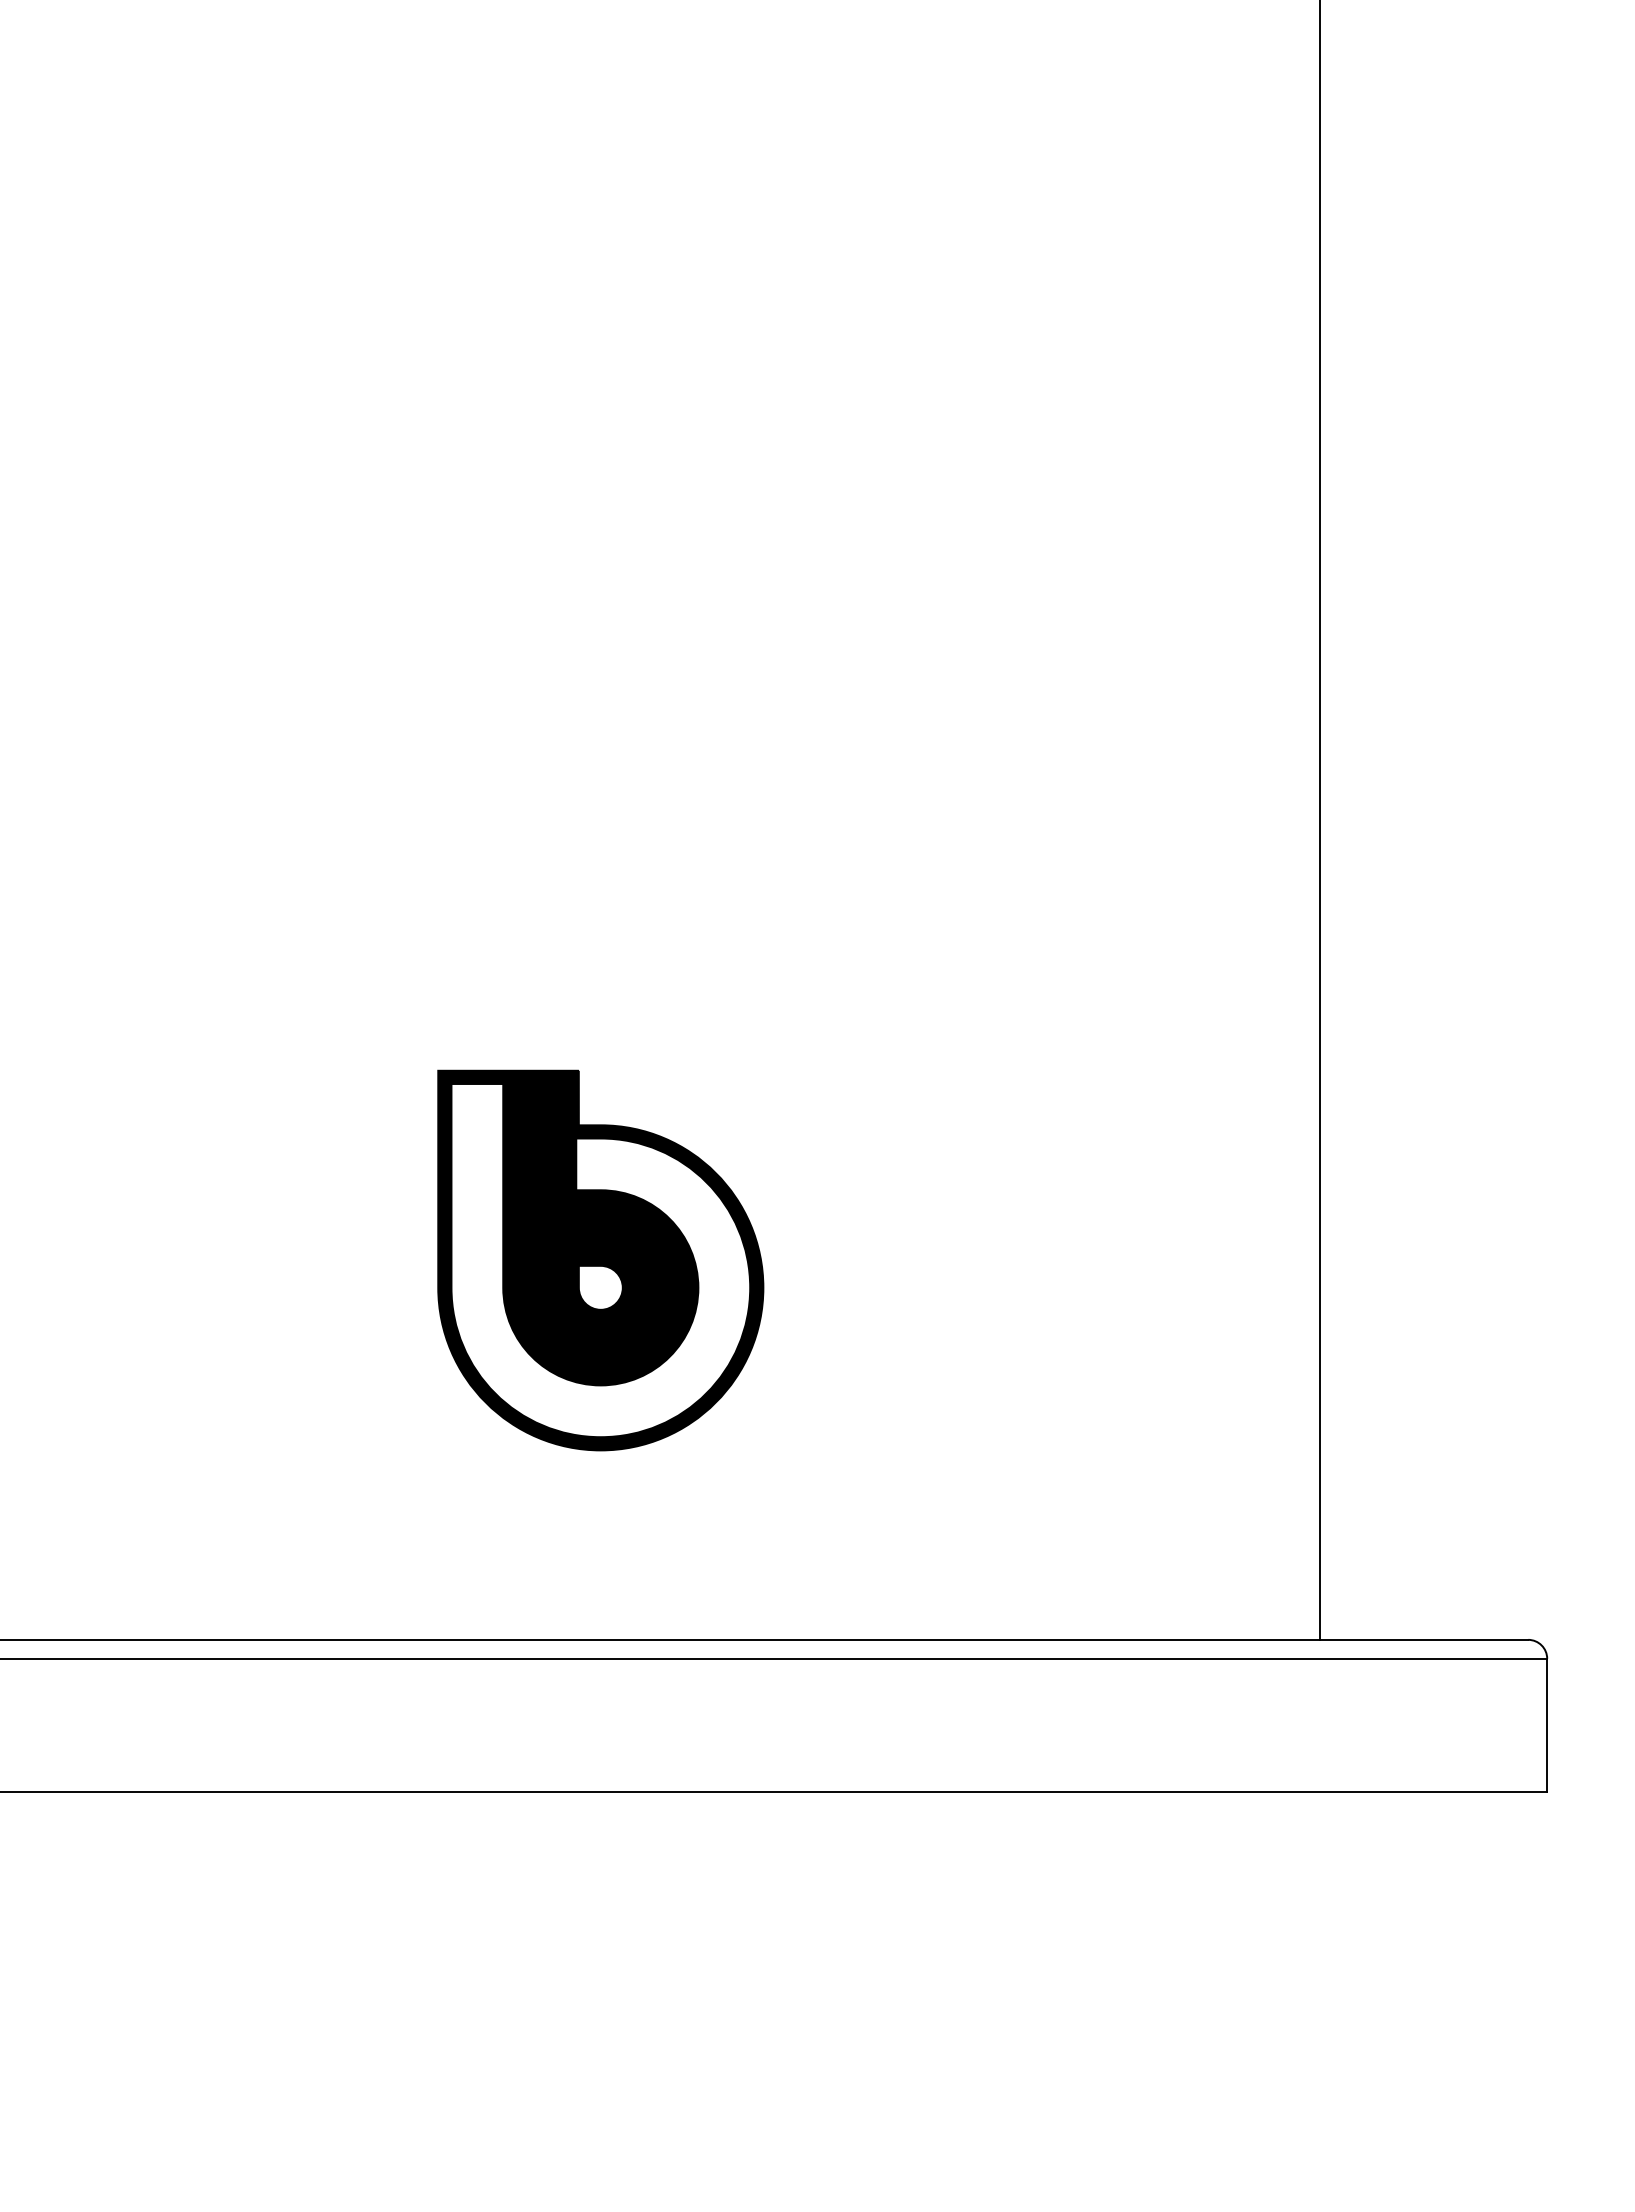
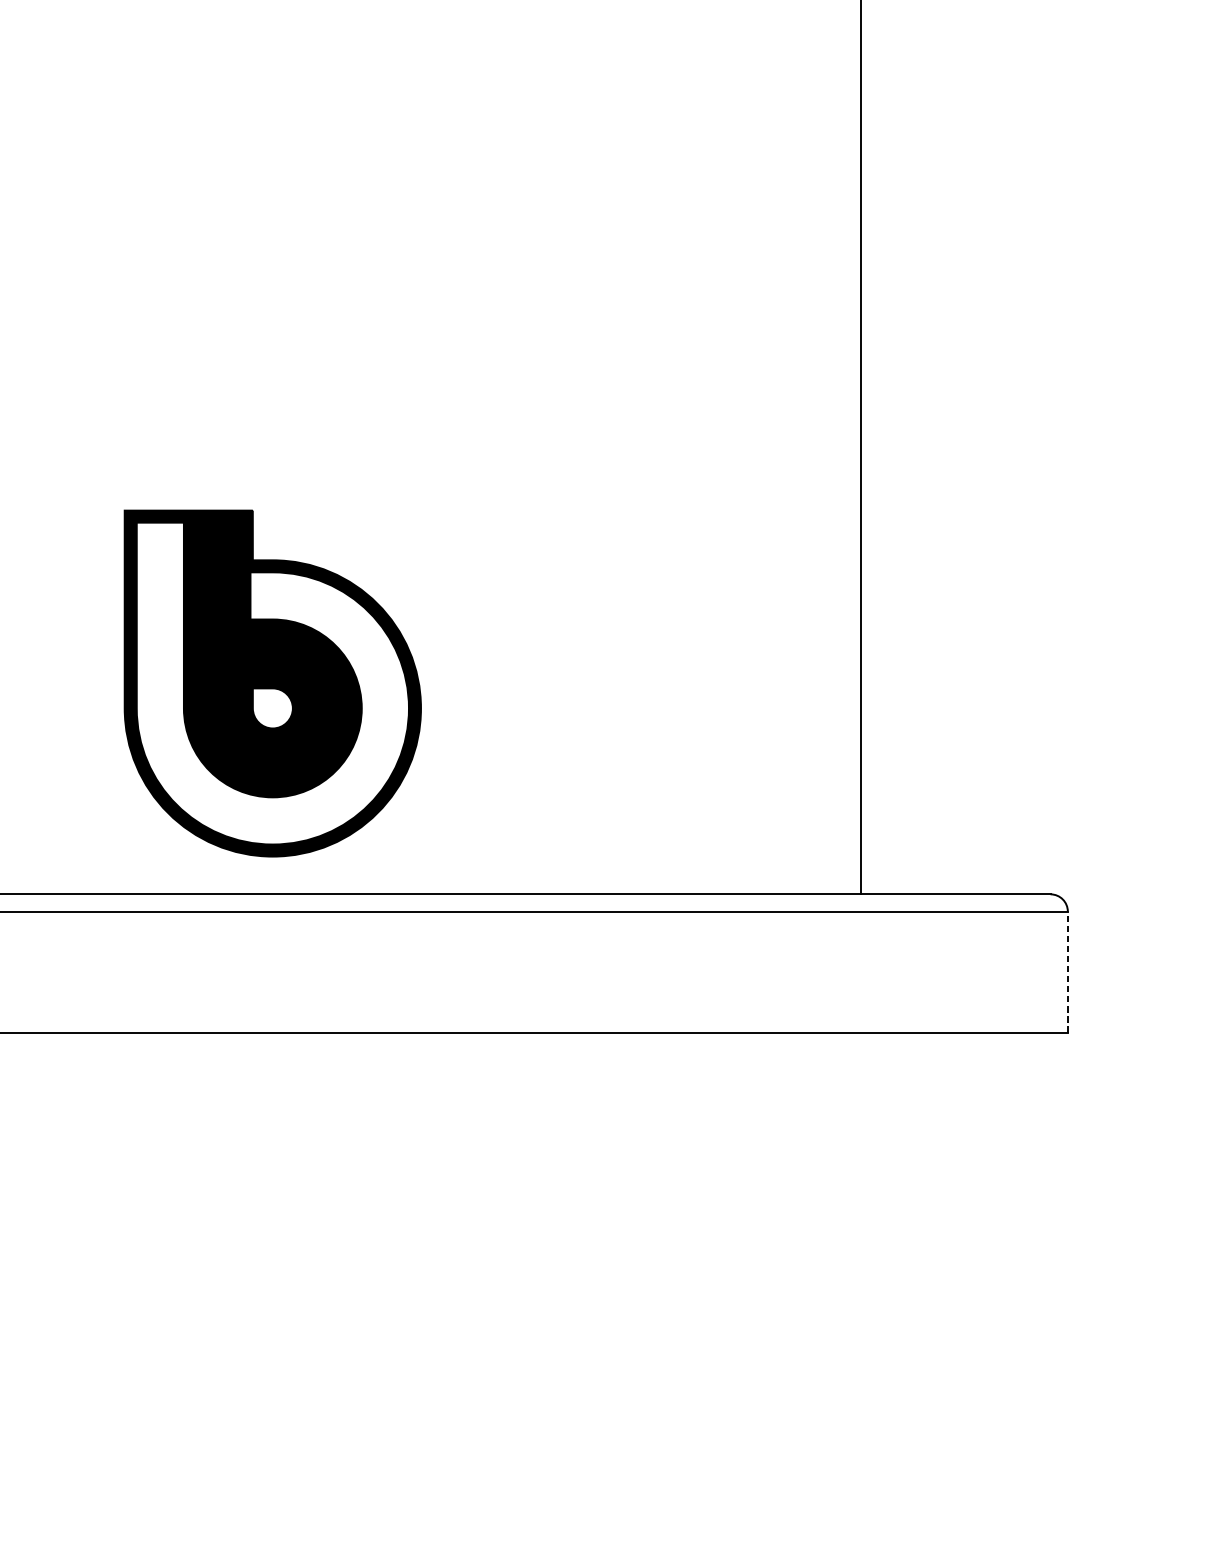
part: (600, 1260) -> (272, 683), moved
line: (1547, 1724) -> (1068, 971), solid -> dashed

